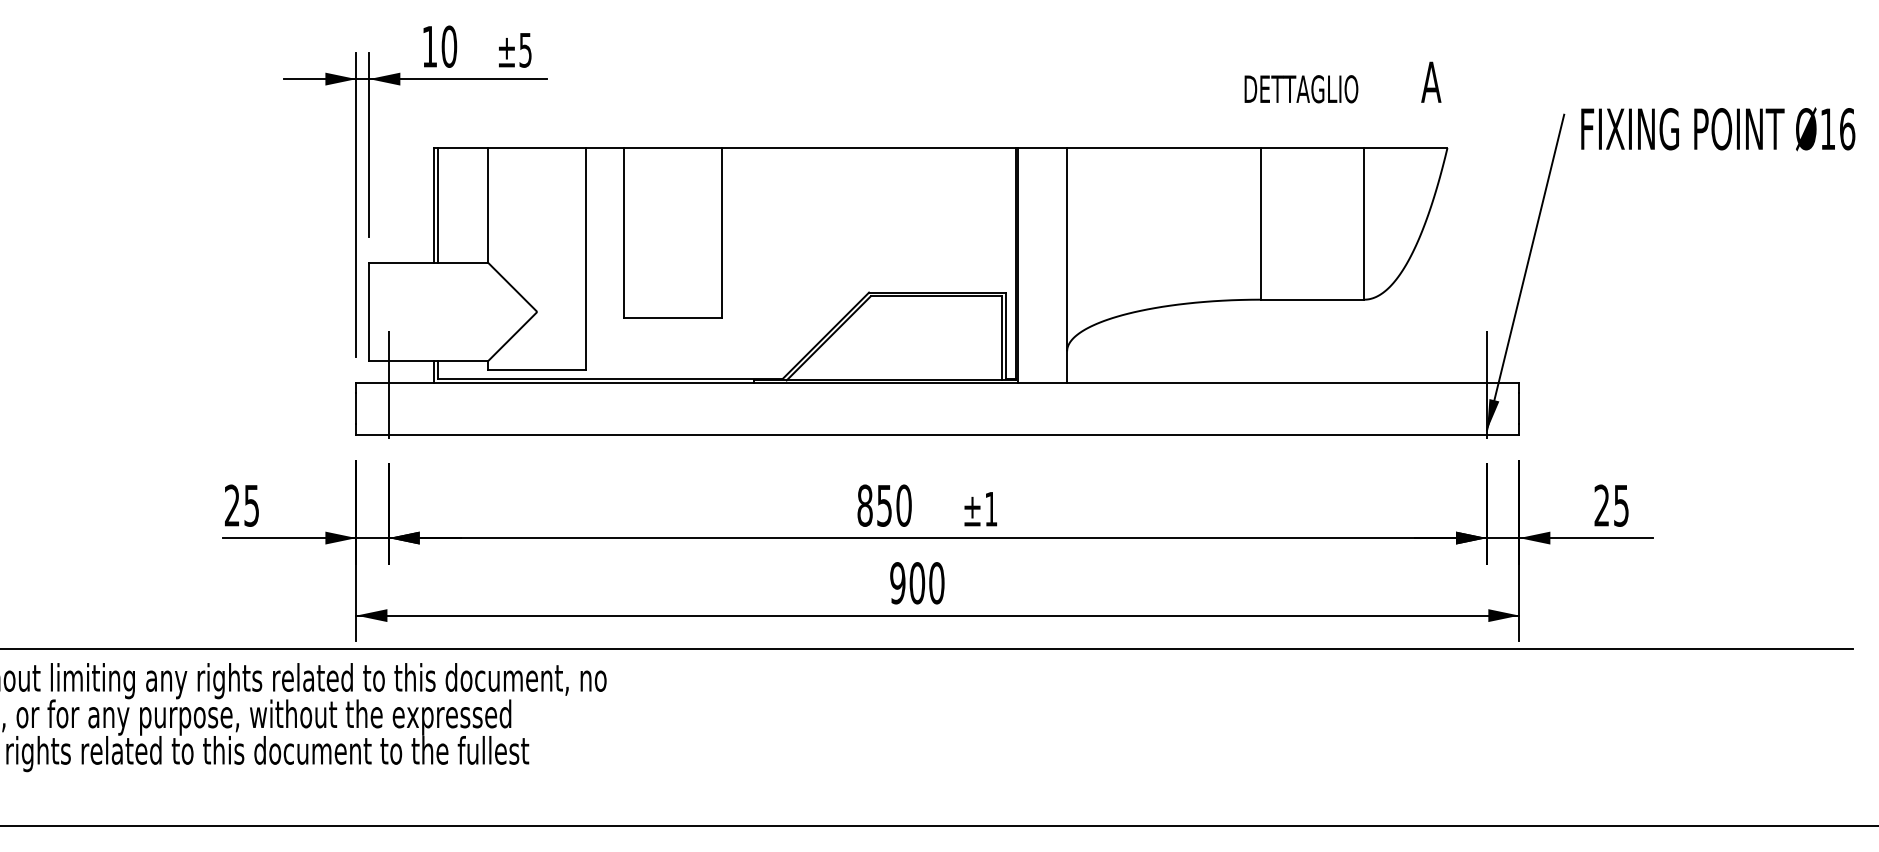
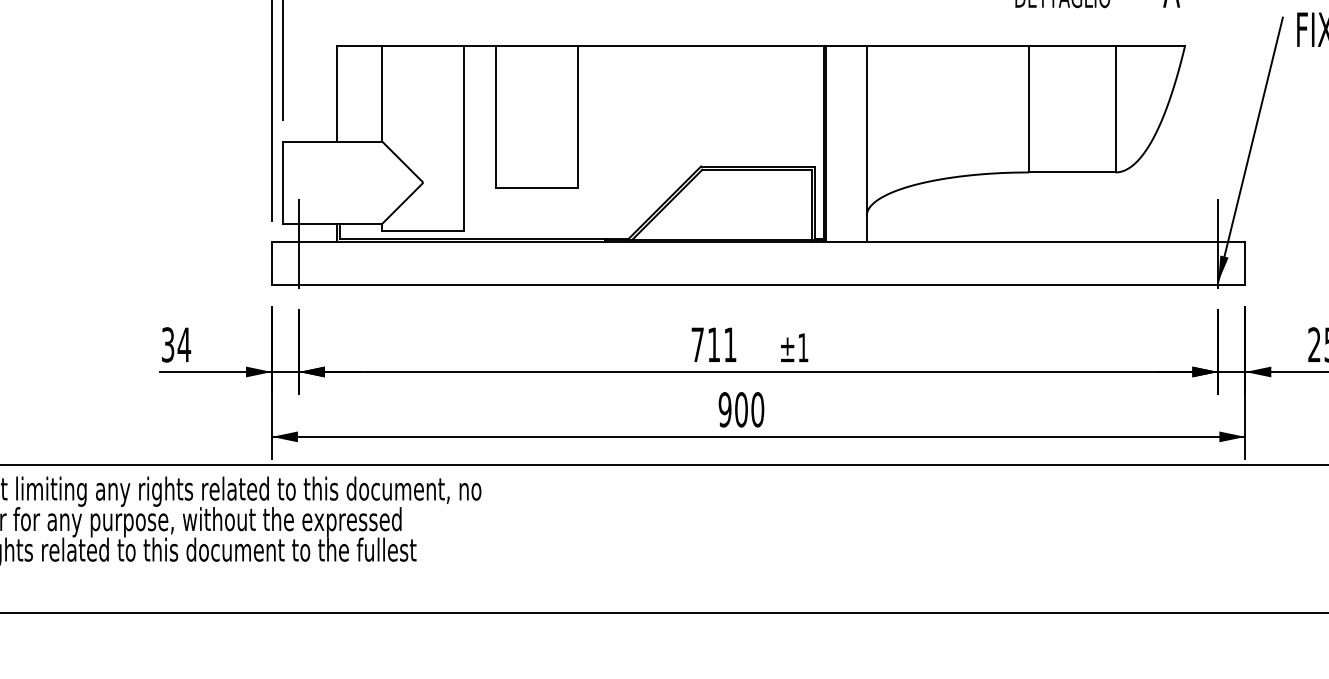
line: (437, 205) -> (339, 93), removed
text: (241, 505) -> (175, 344), 25 -> 34
text: (884, 505) -> (713, 344), 850 -> 711

